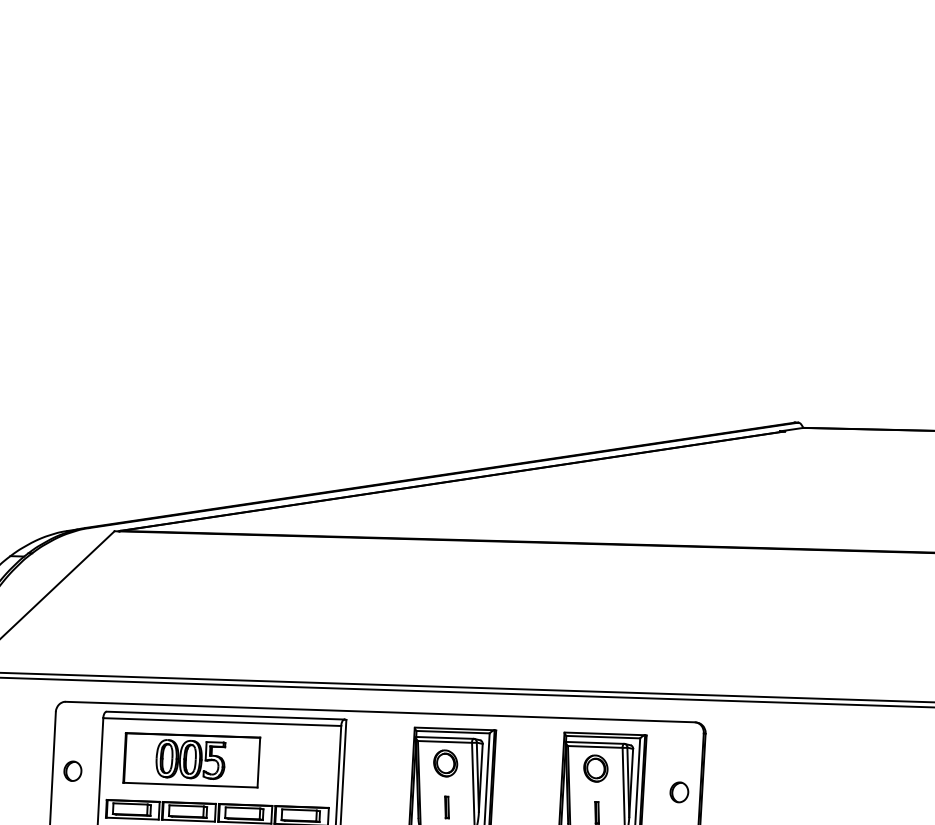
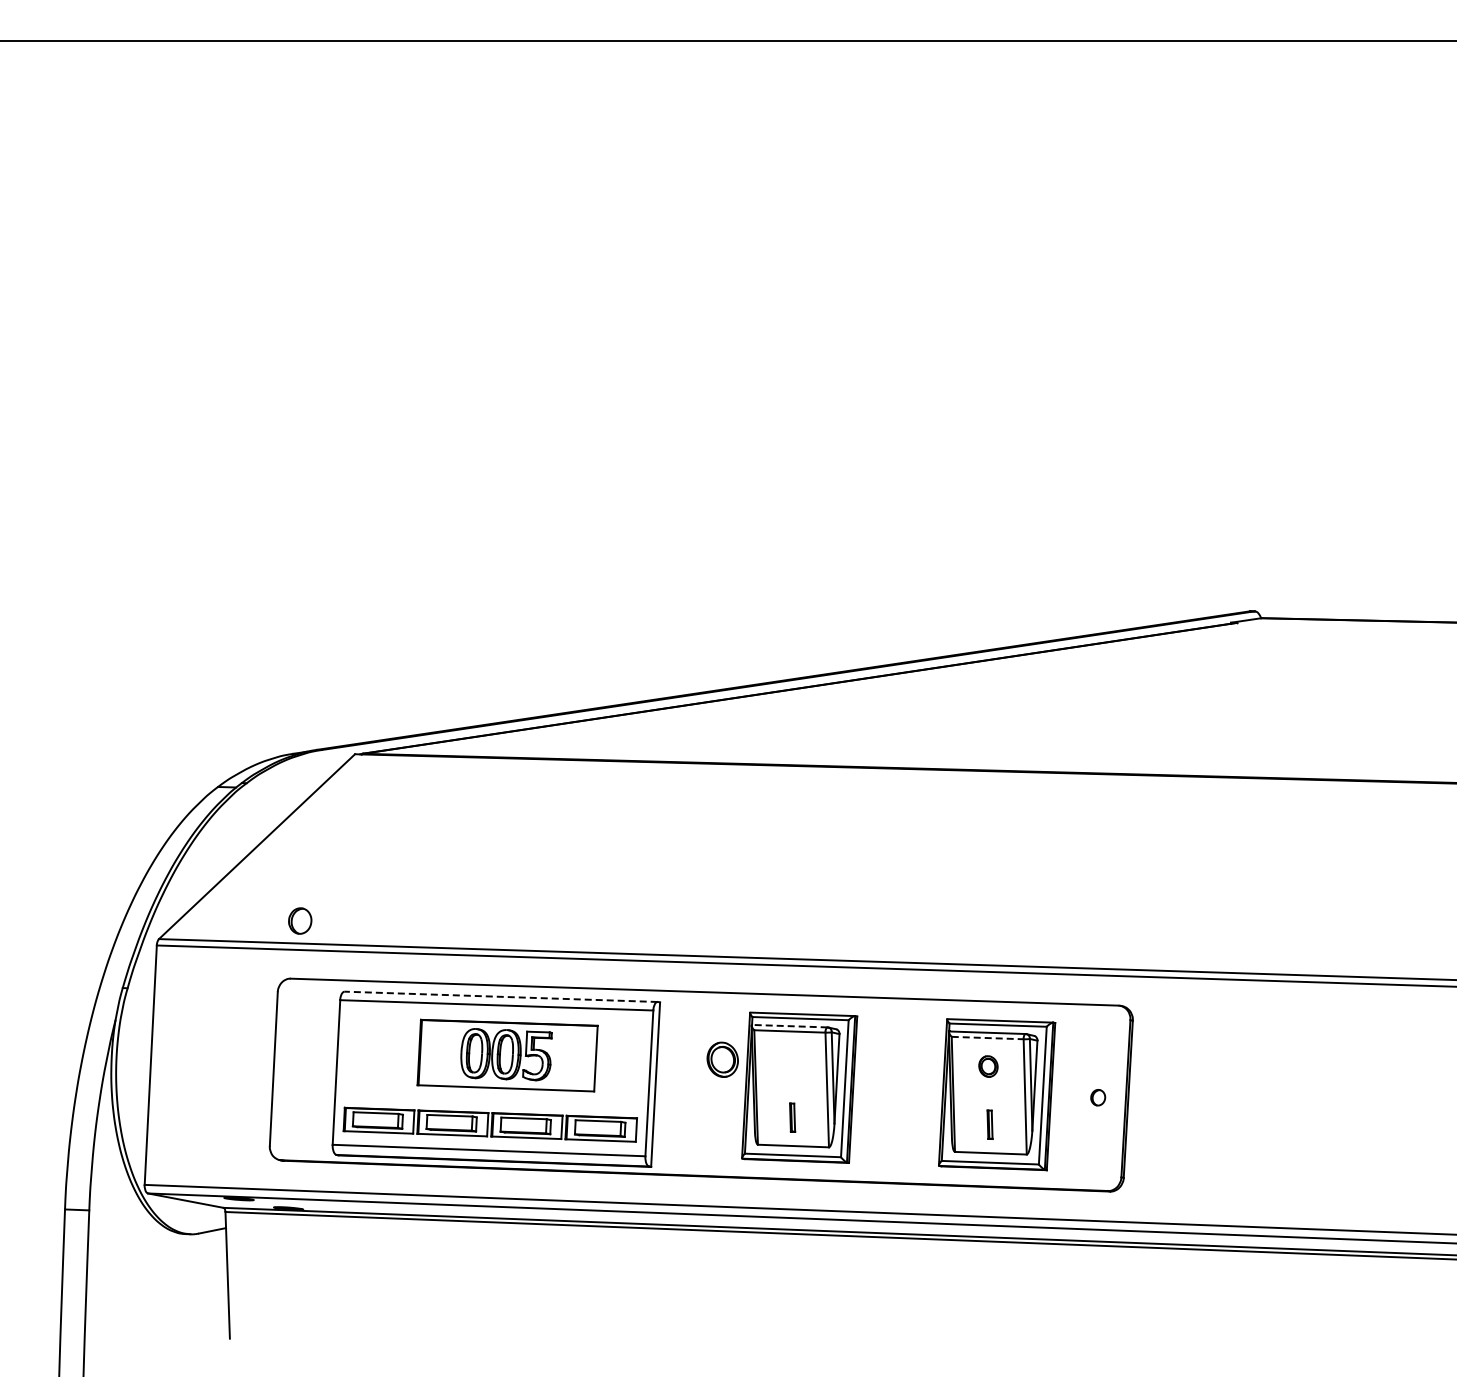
line: (225, 715) -> (501, 996), solid -> dashed
line: (444, 738) -> (789, 1026), solid -> dashed
line: (595, 747) -> (987, 1038), solid -> dashed
part: (191, 760) -> (507, 1055), moved
part: (445, 763) -> (722, 1059), moved
part: (595, 768) -> (988, 1066), size x0.6
part: (73, 770) -> (300, 920), moved
part: (678, 792) -> (1097, 1097), size x0.6

